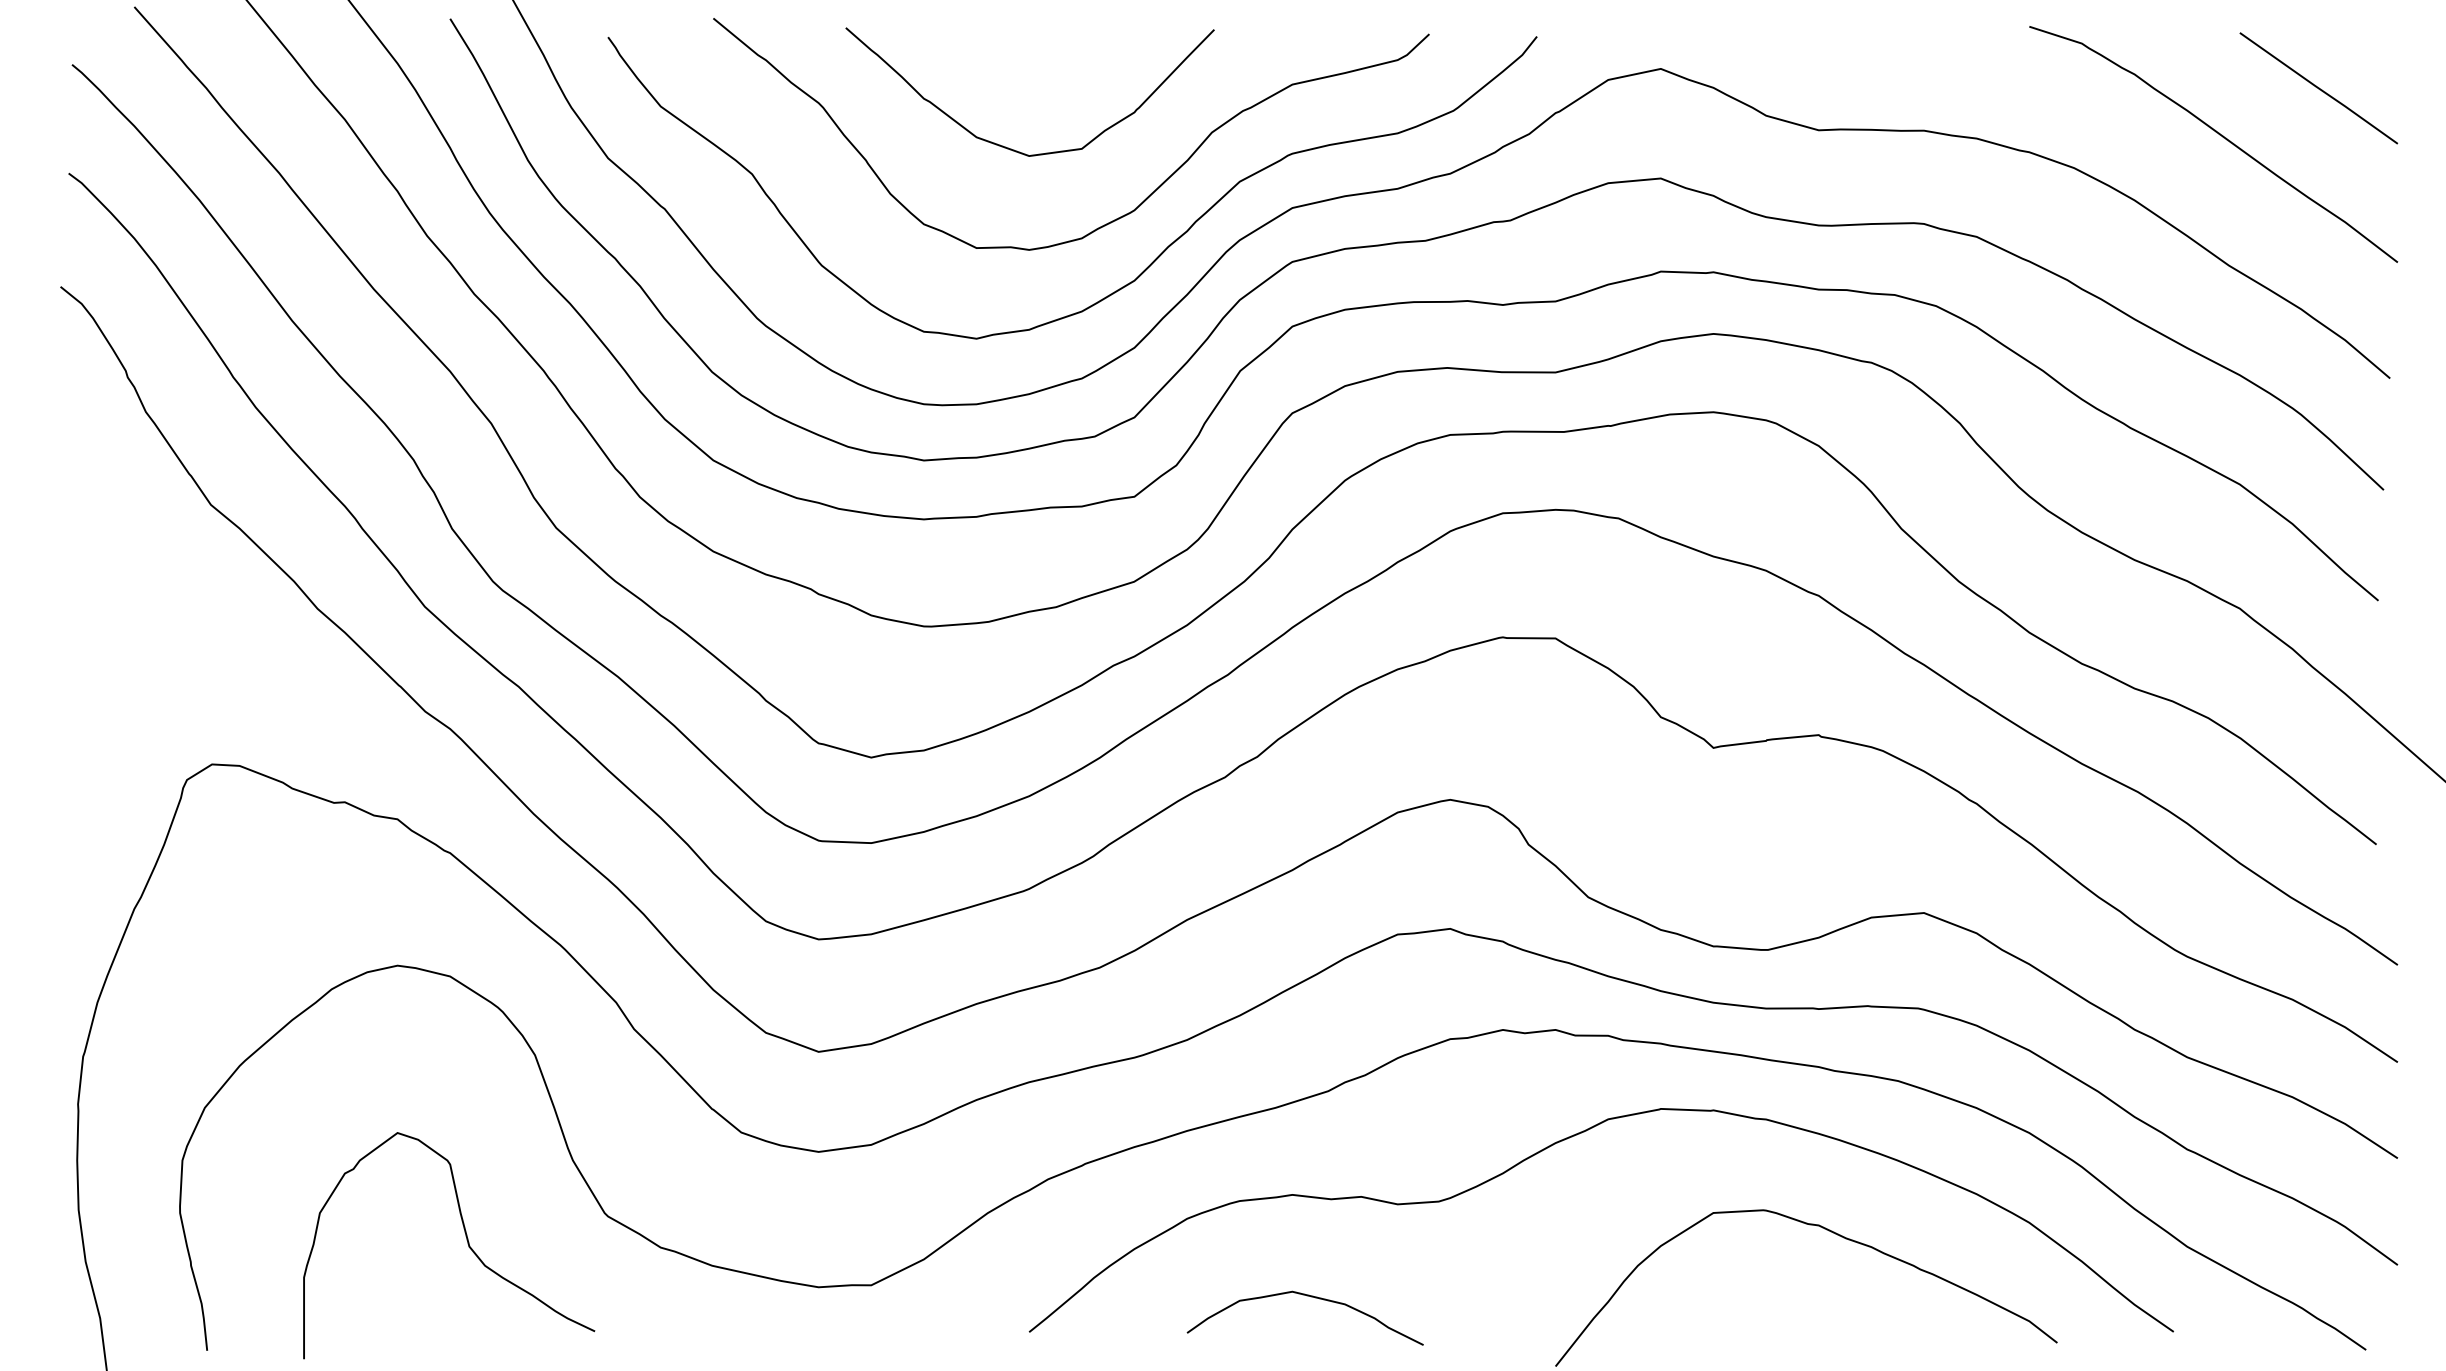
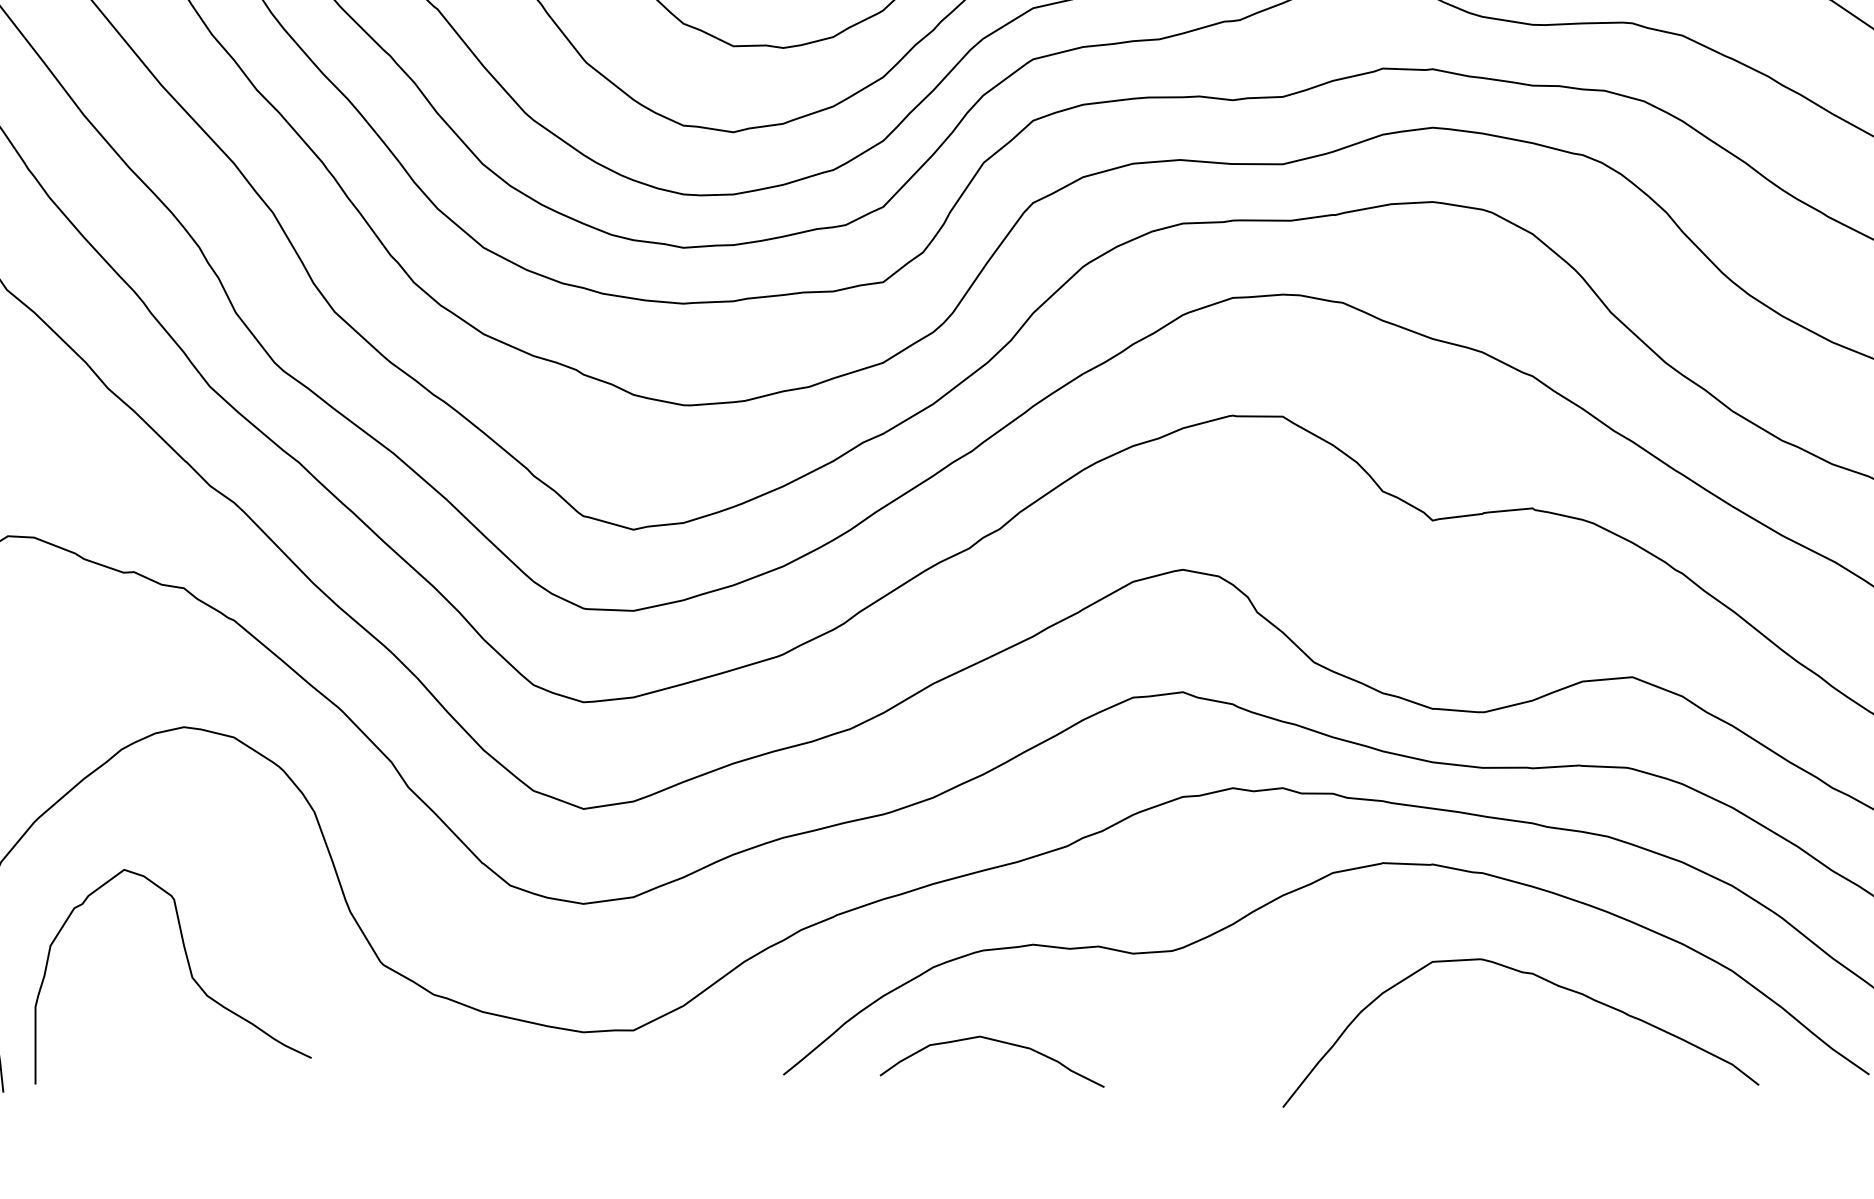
curve: (466, 1240) -> (189, 971), moved
curve: (1311, 1297) -> (998, 1042), moved

